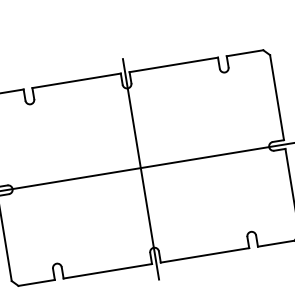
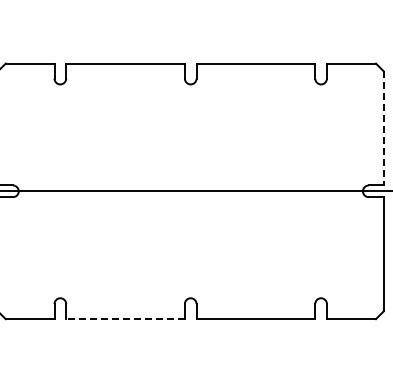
line: (276, 97) -> (383, 128), solid -> dashed
line: (140, 168) -> (190, 192), removed
line: (107, 271) -> (125, 319), solid -> dashed

